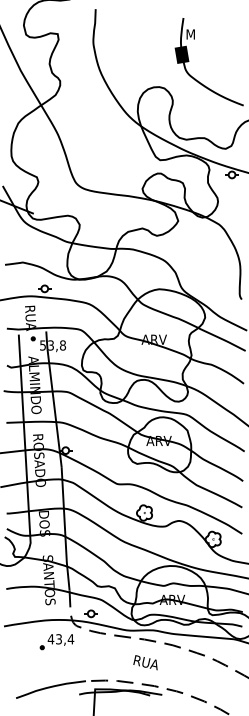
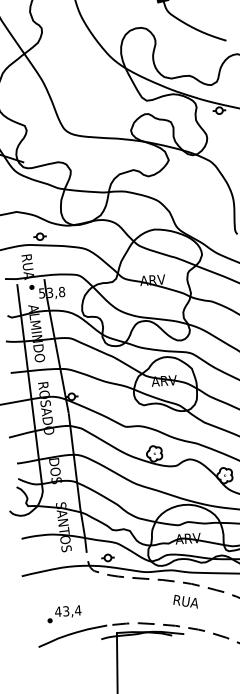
part: (56, 642) -> (63, 614), moved
text: (145, 662) -> (185, 601), moved

